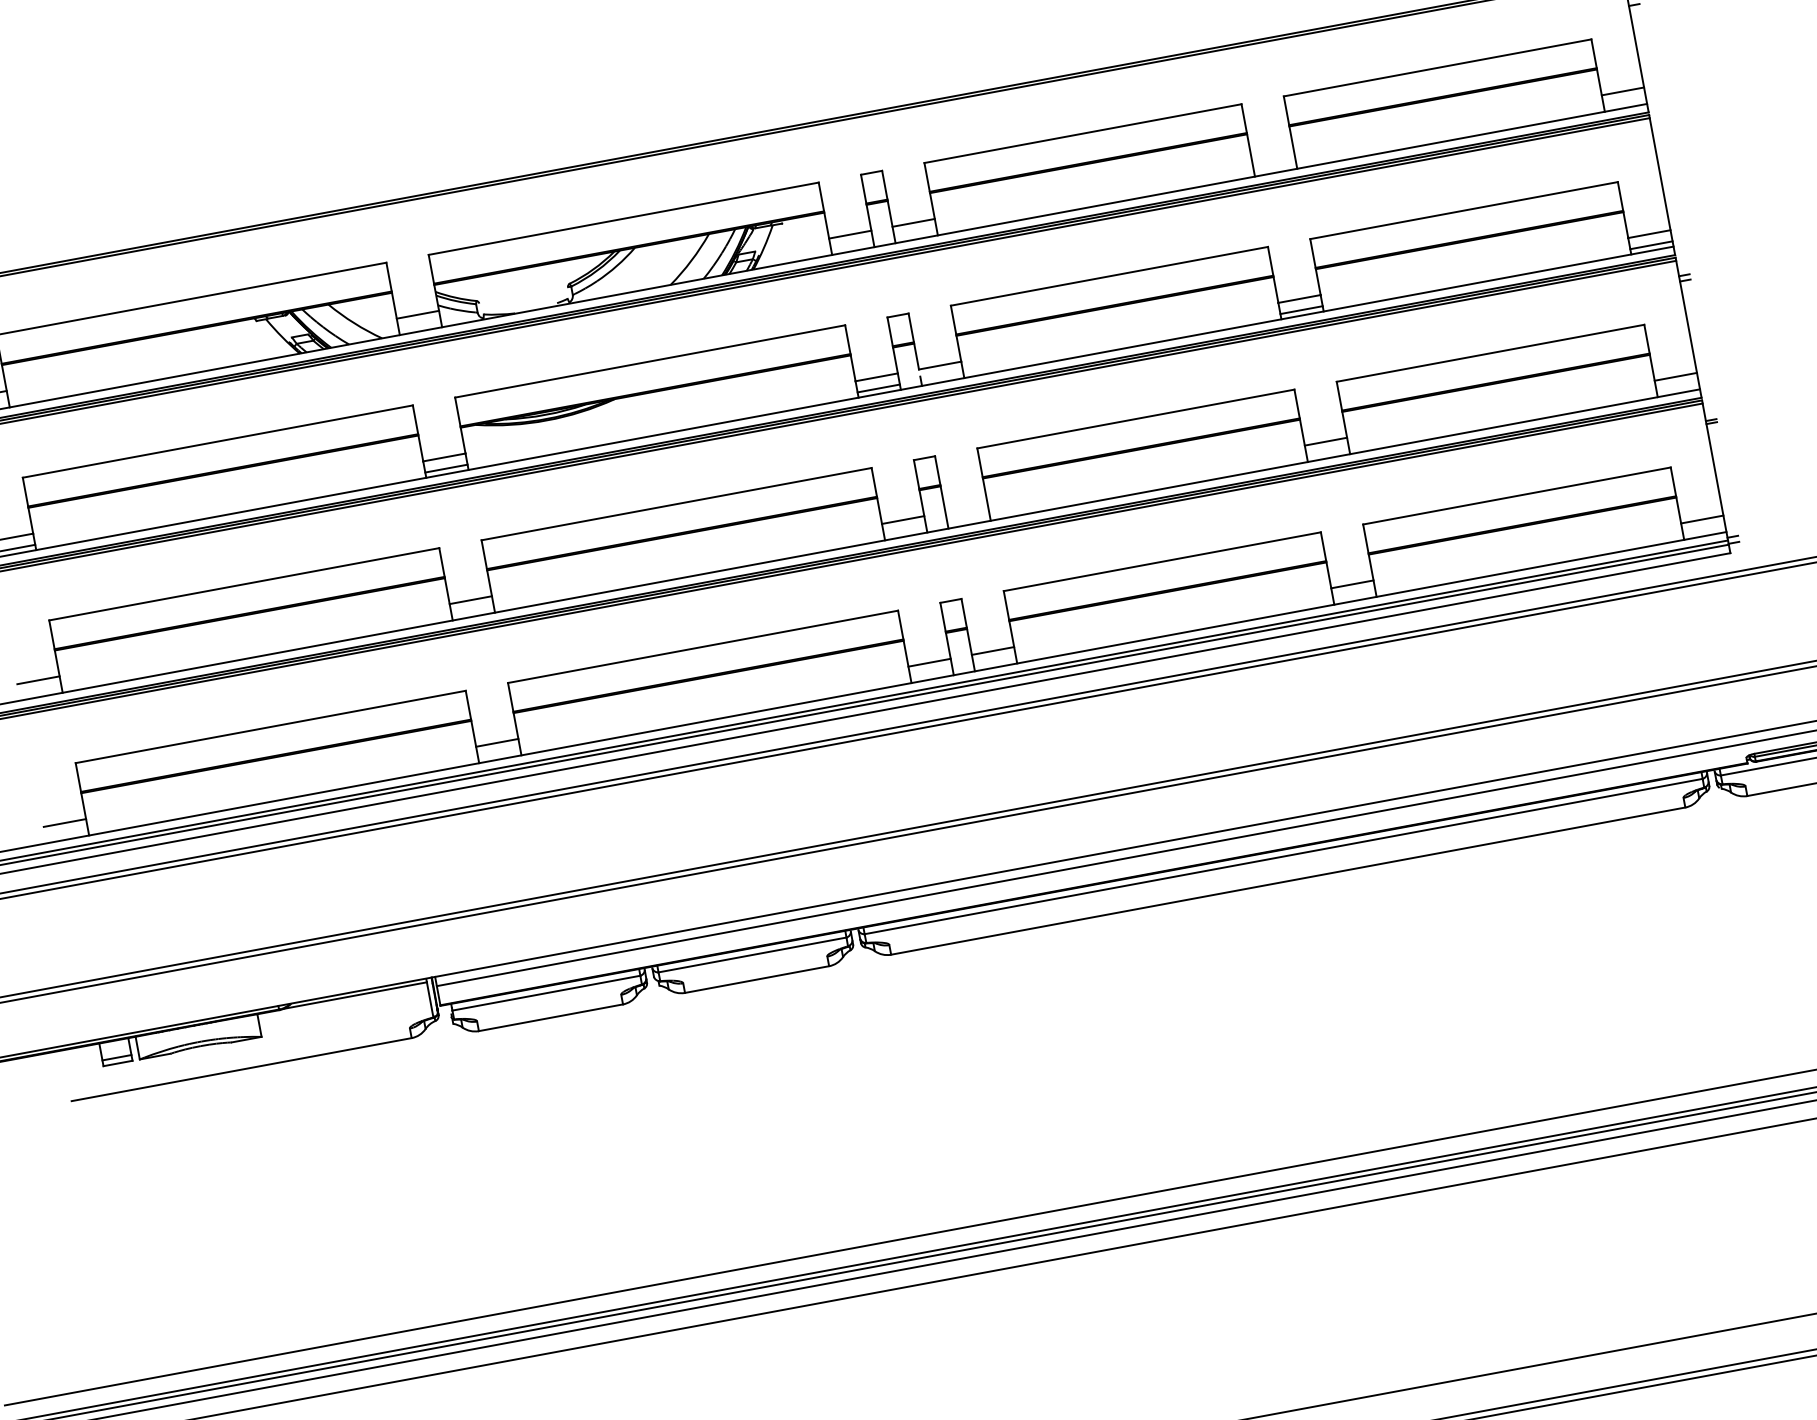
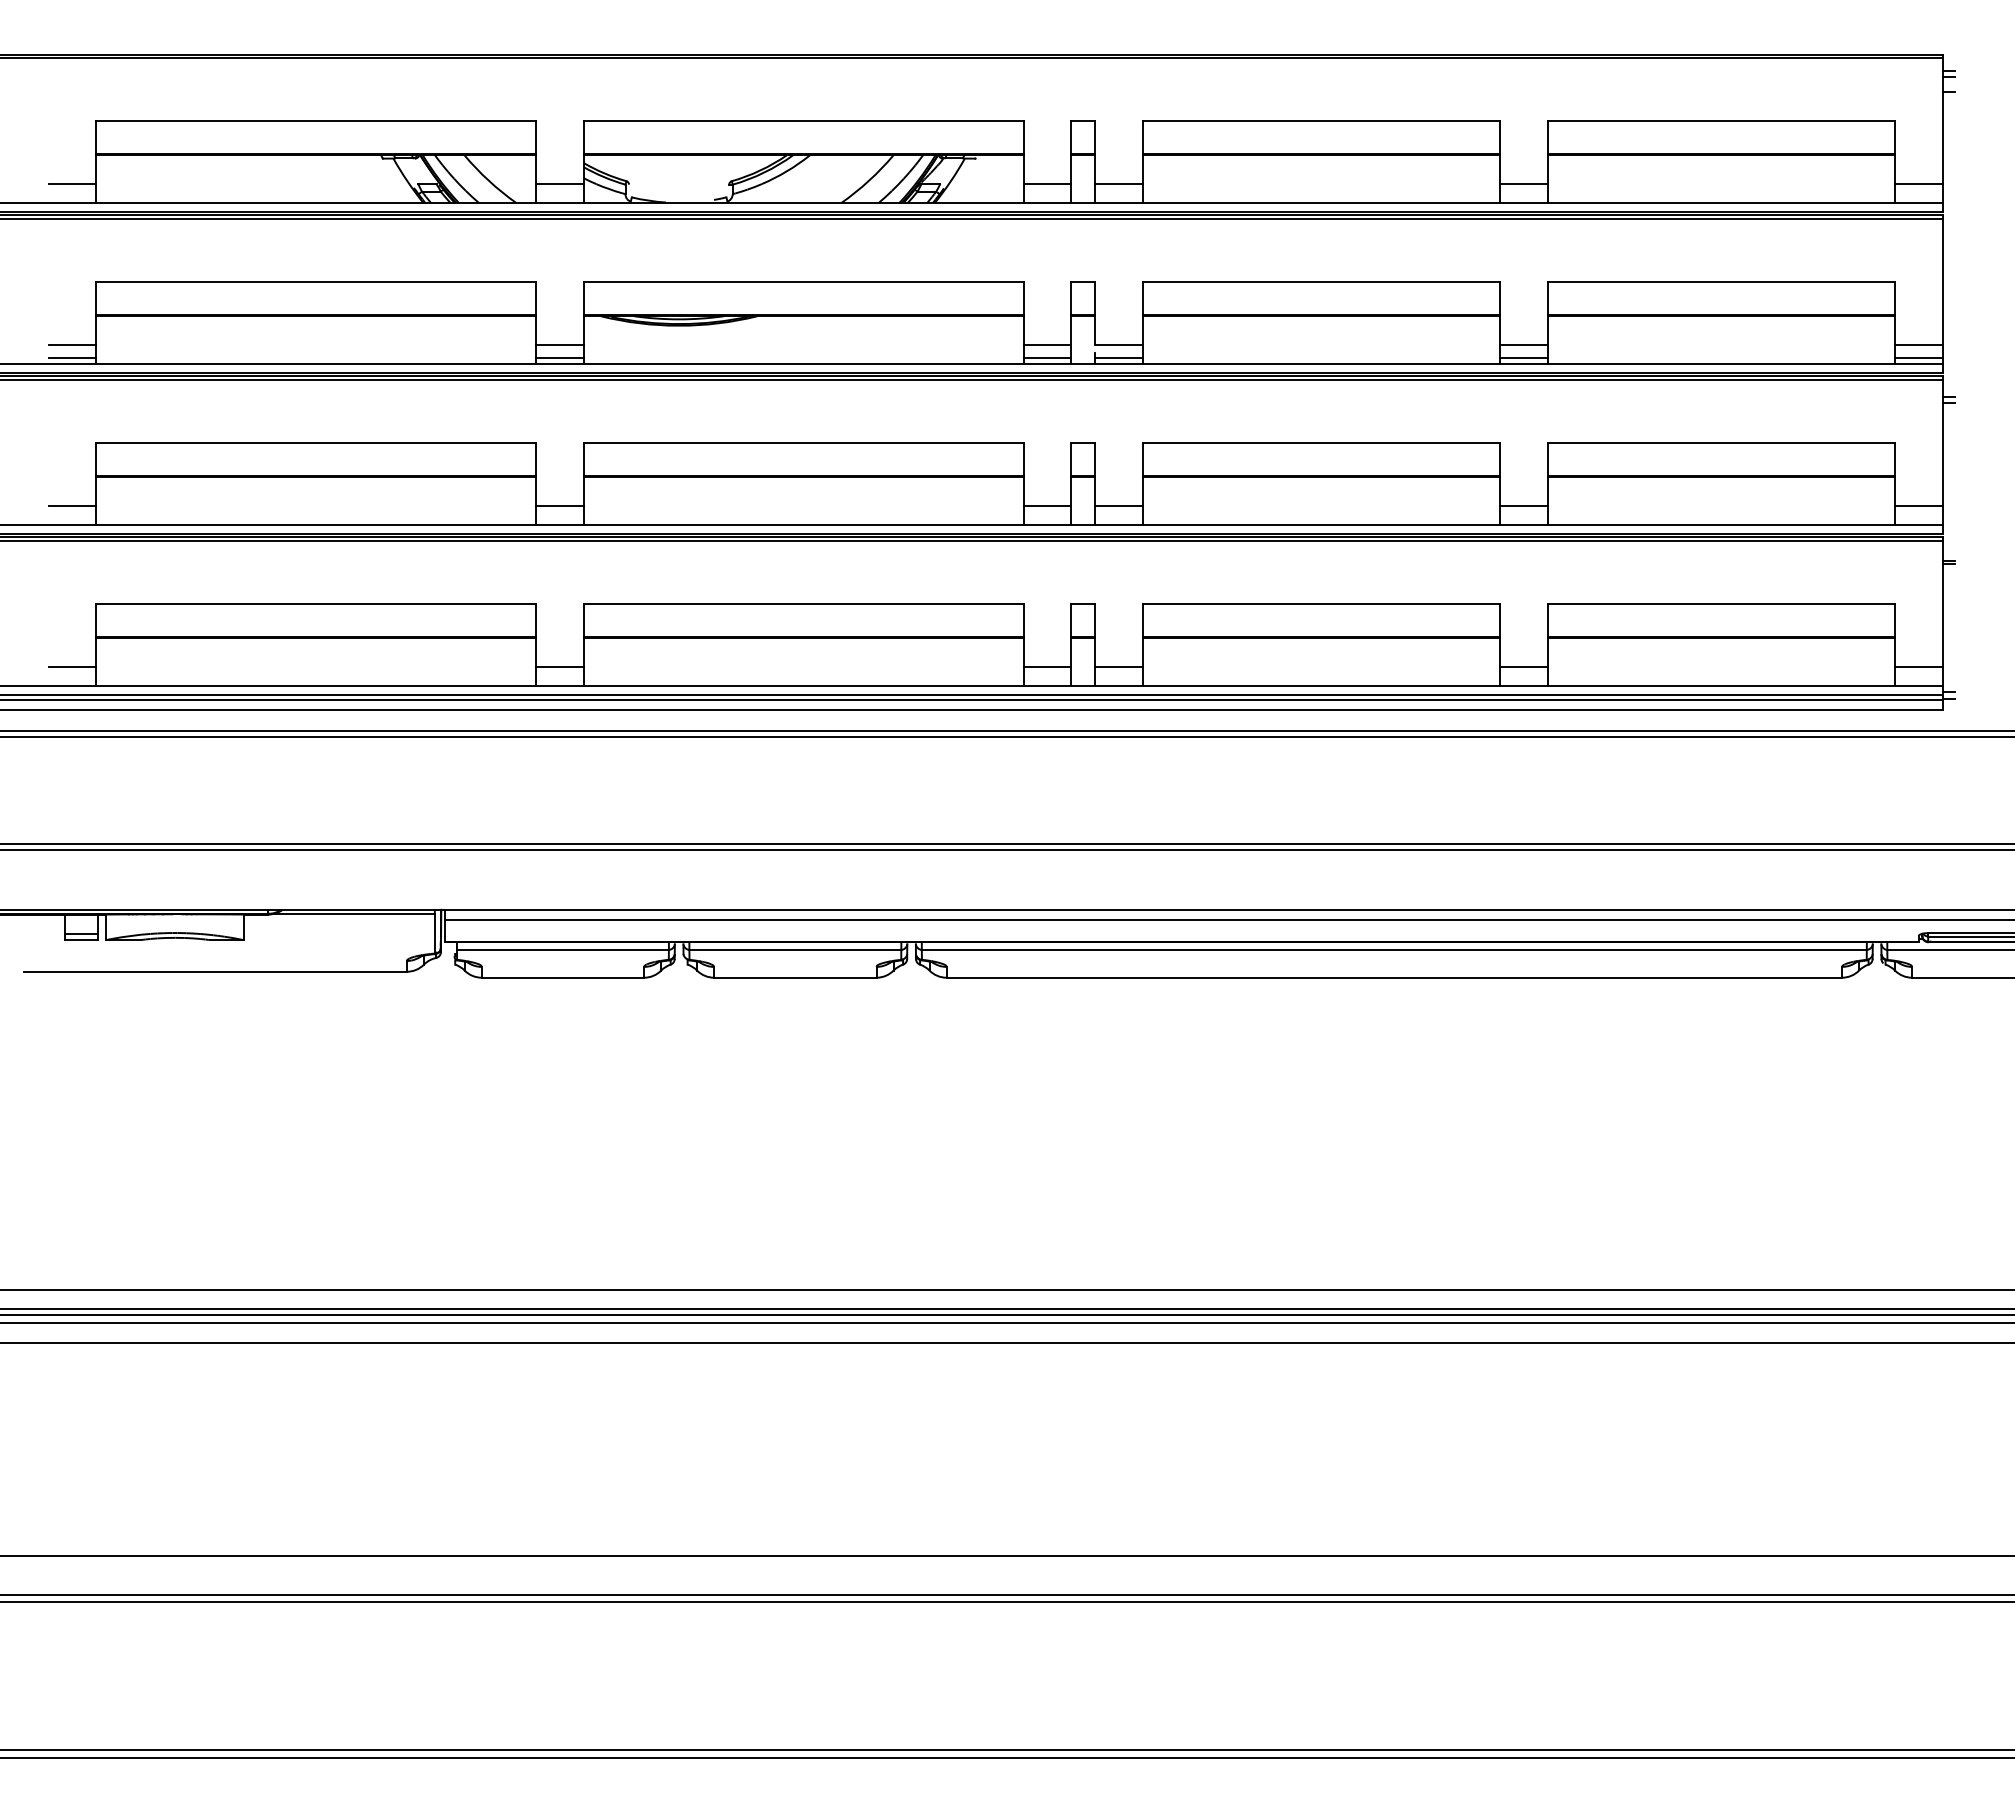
line: (1273, 156) -> (1524, 184), added
line: (941, 376) -> (1118, 357), added
line: (966, 508) -> (1118, 506), added

